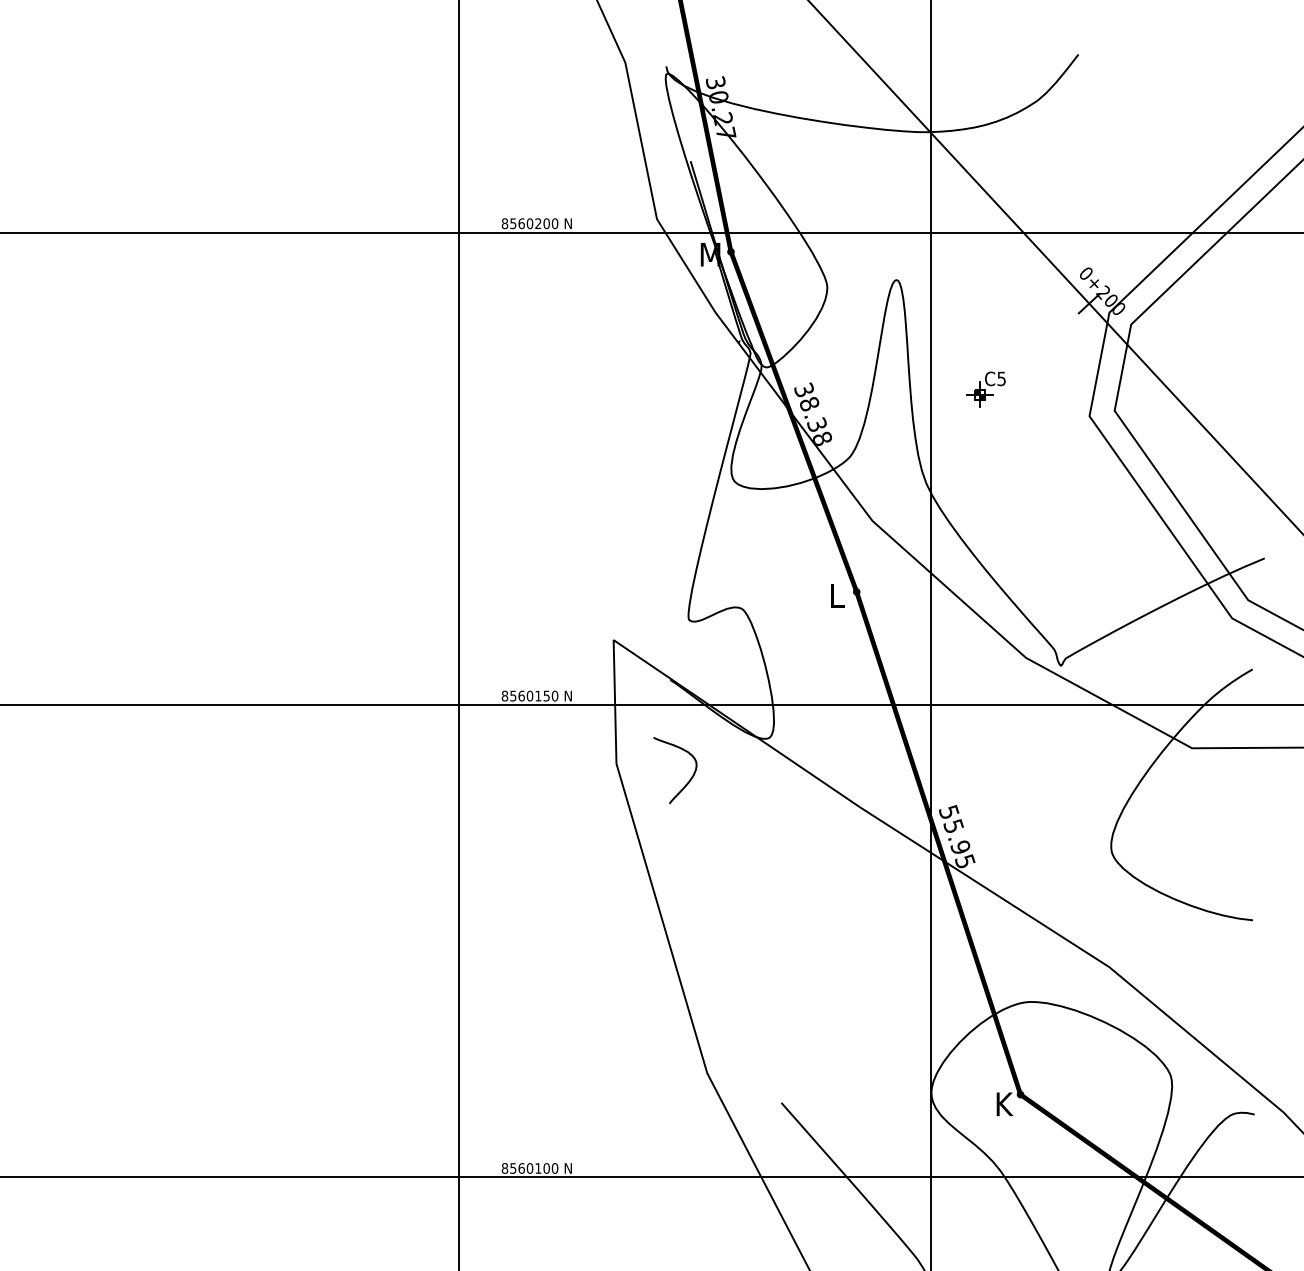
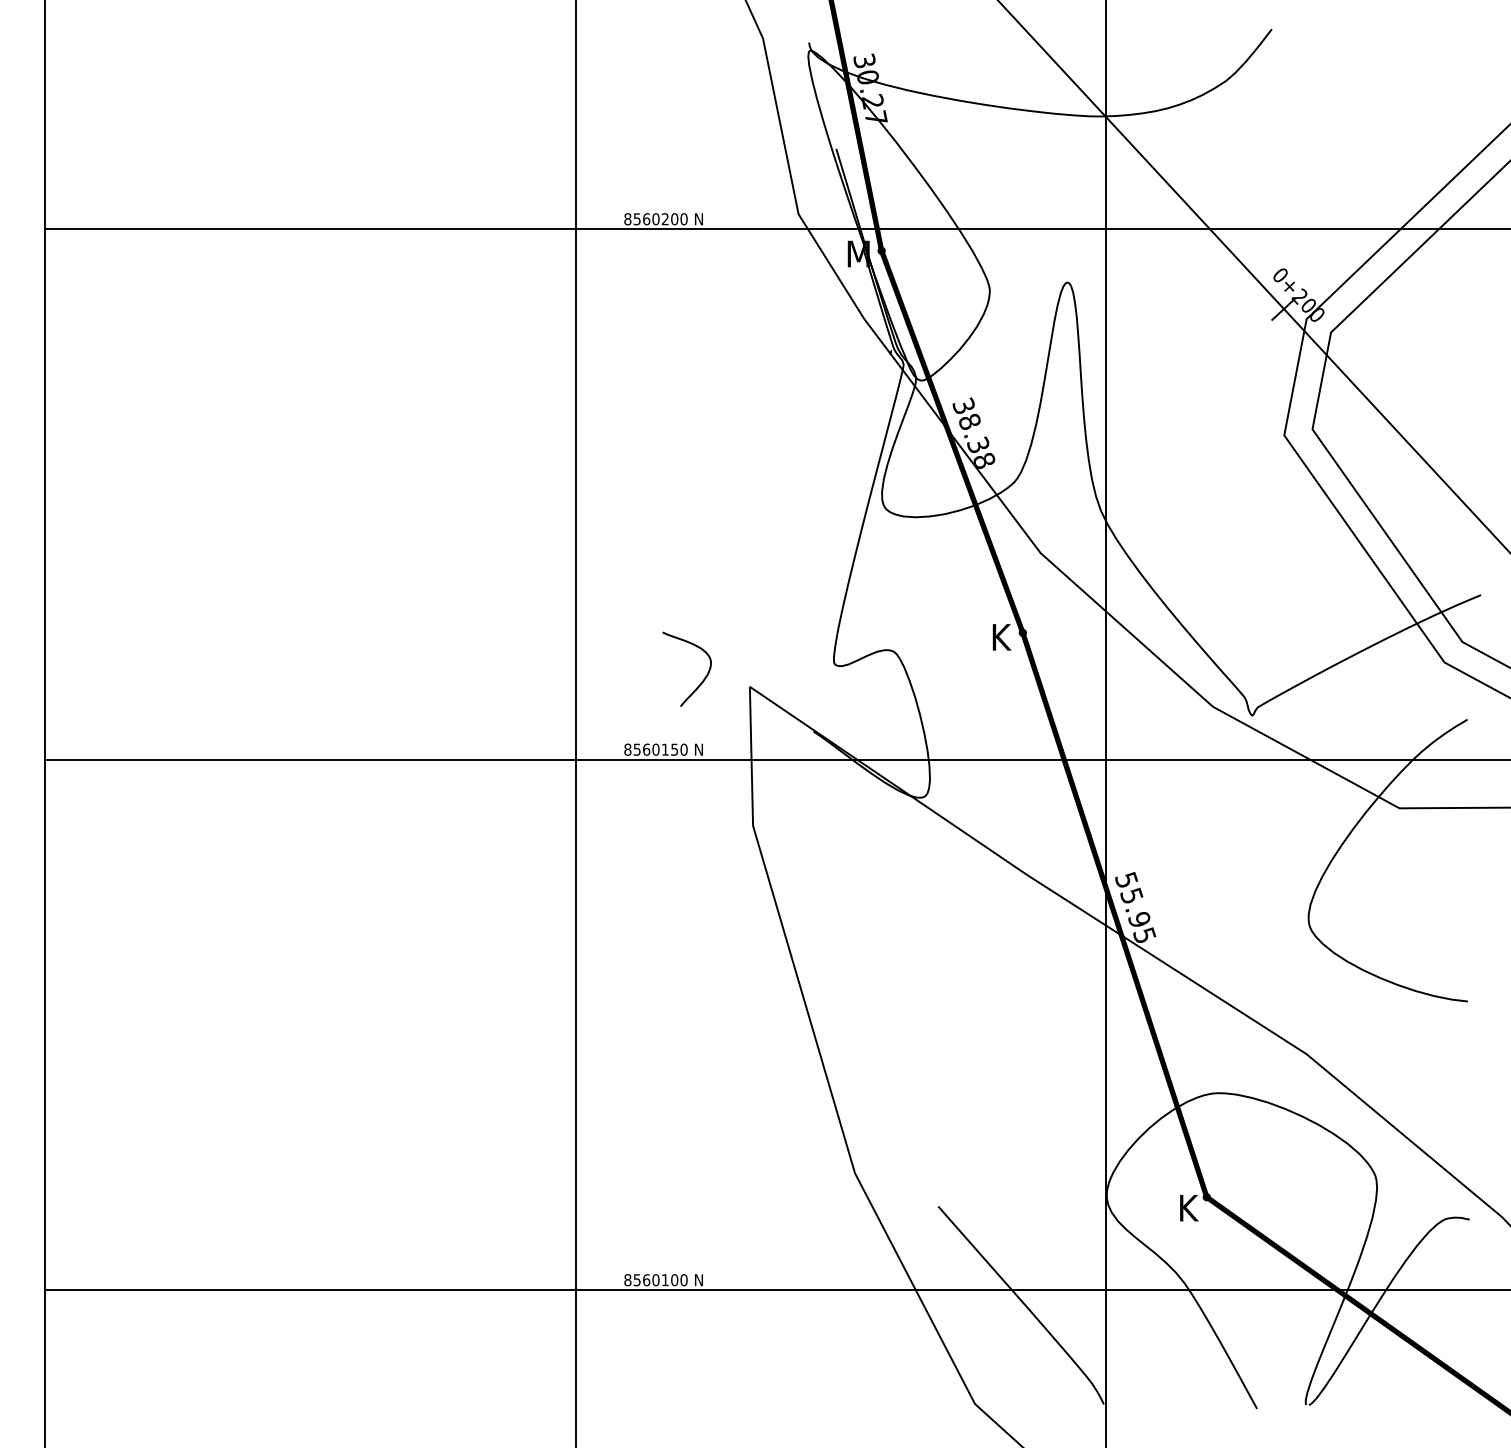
part: (986, 389) -> (1168, 405), removed
text: (837, 596) -> (1001, 637), L -> K
curve: (689, 780) -> (702, 680), moved

